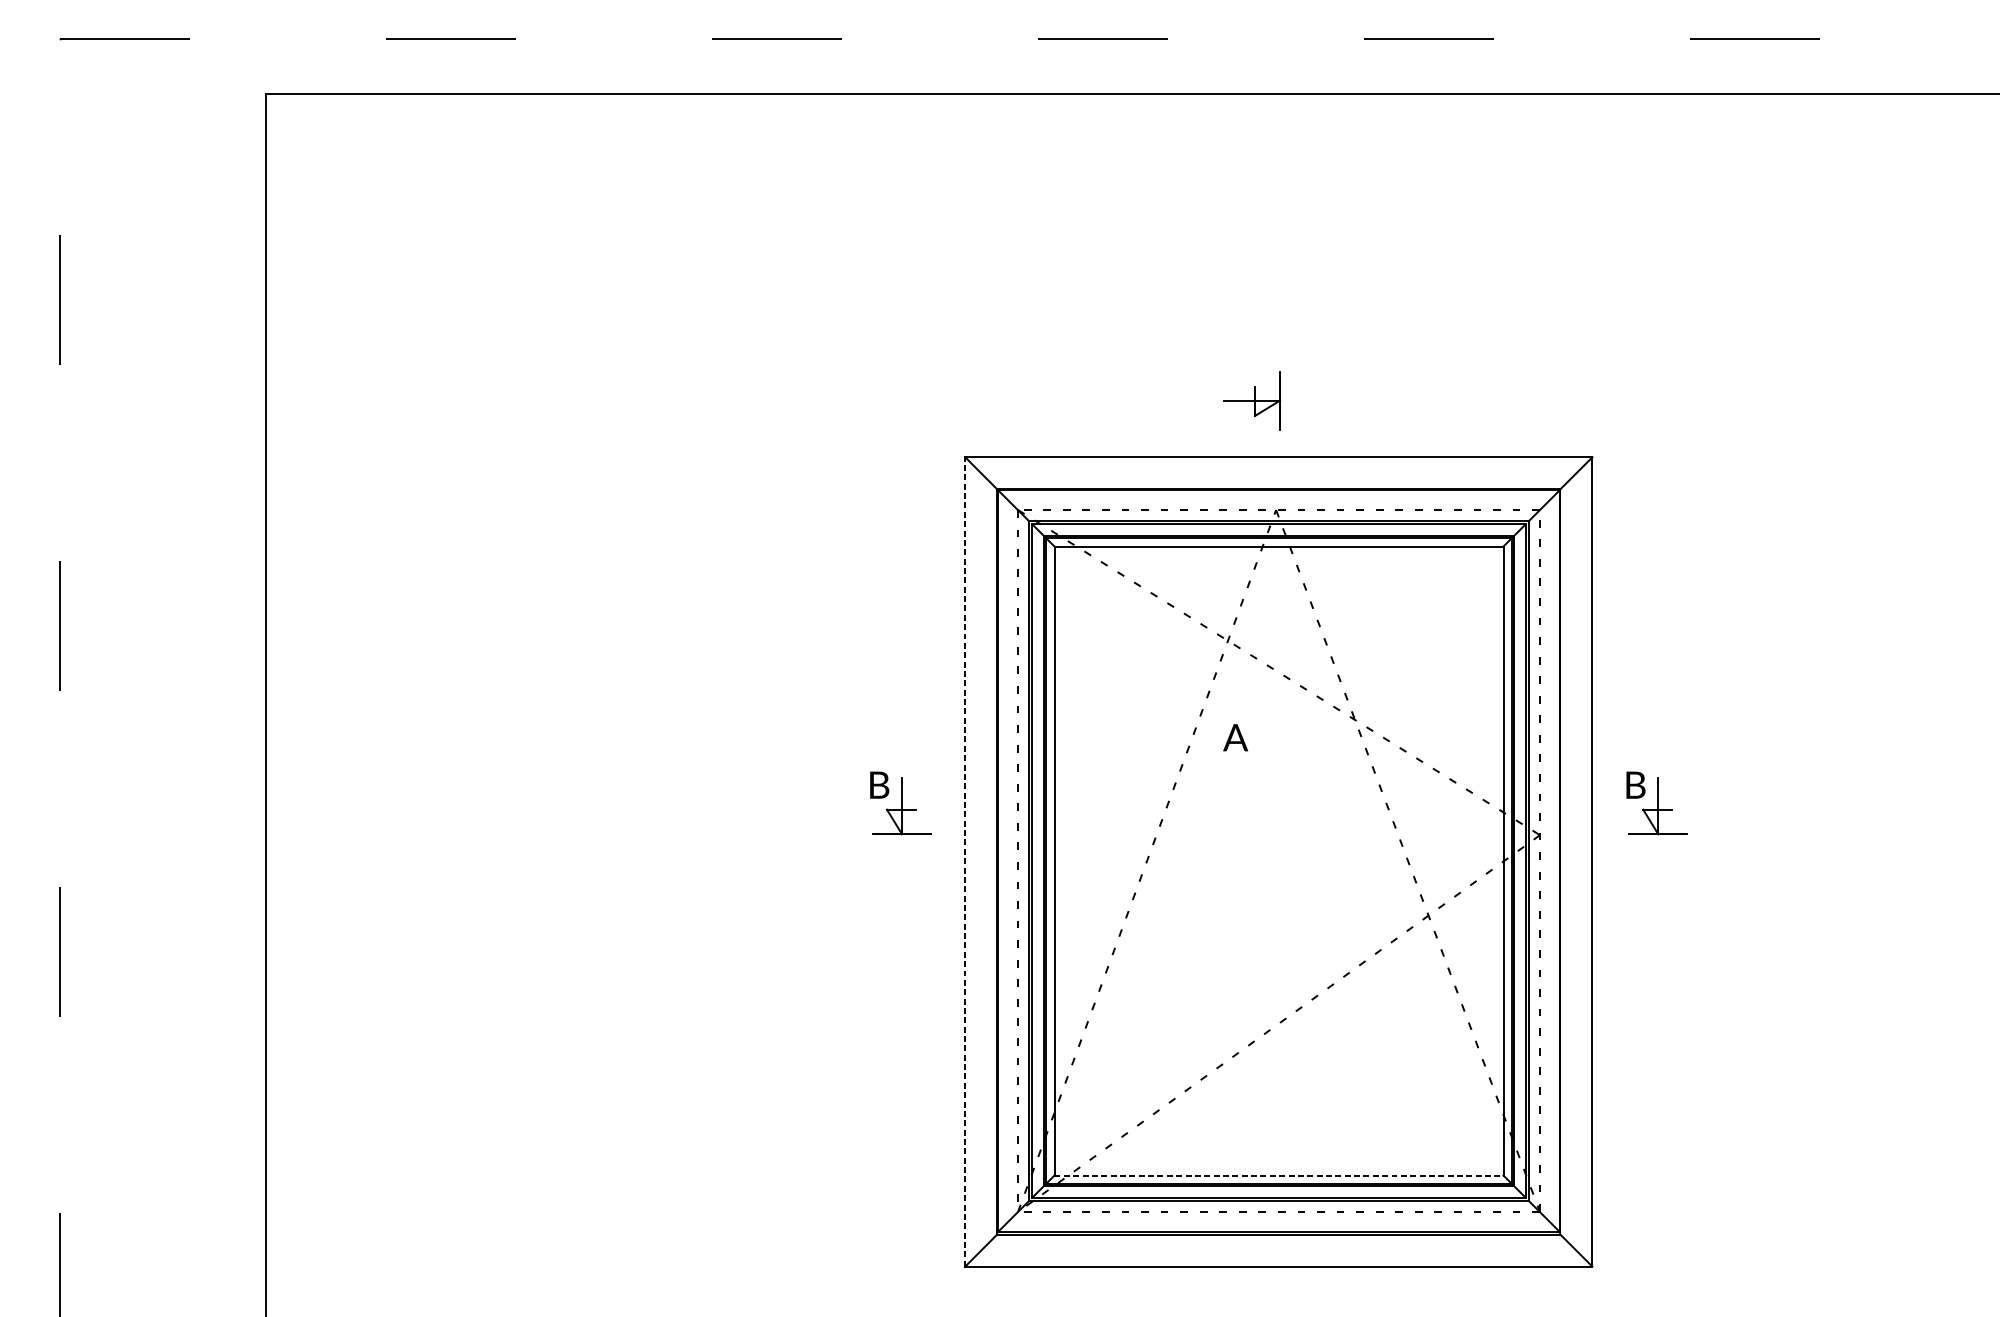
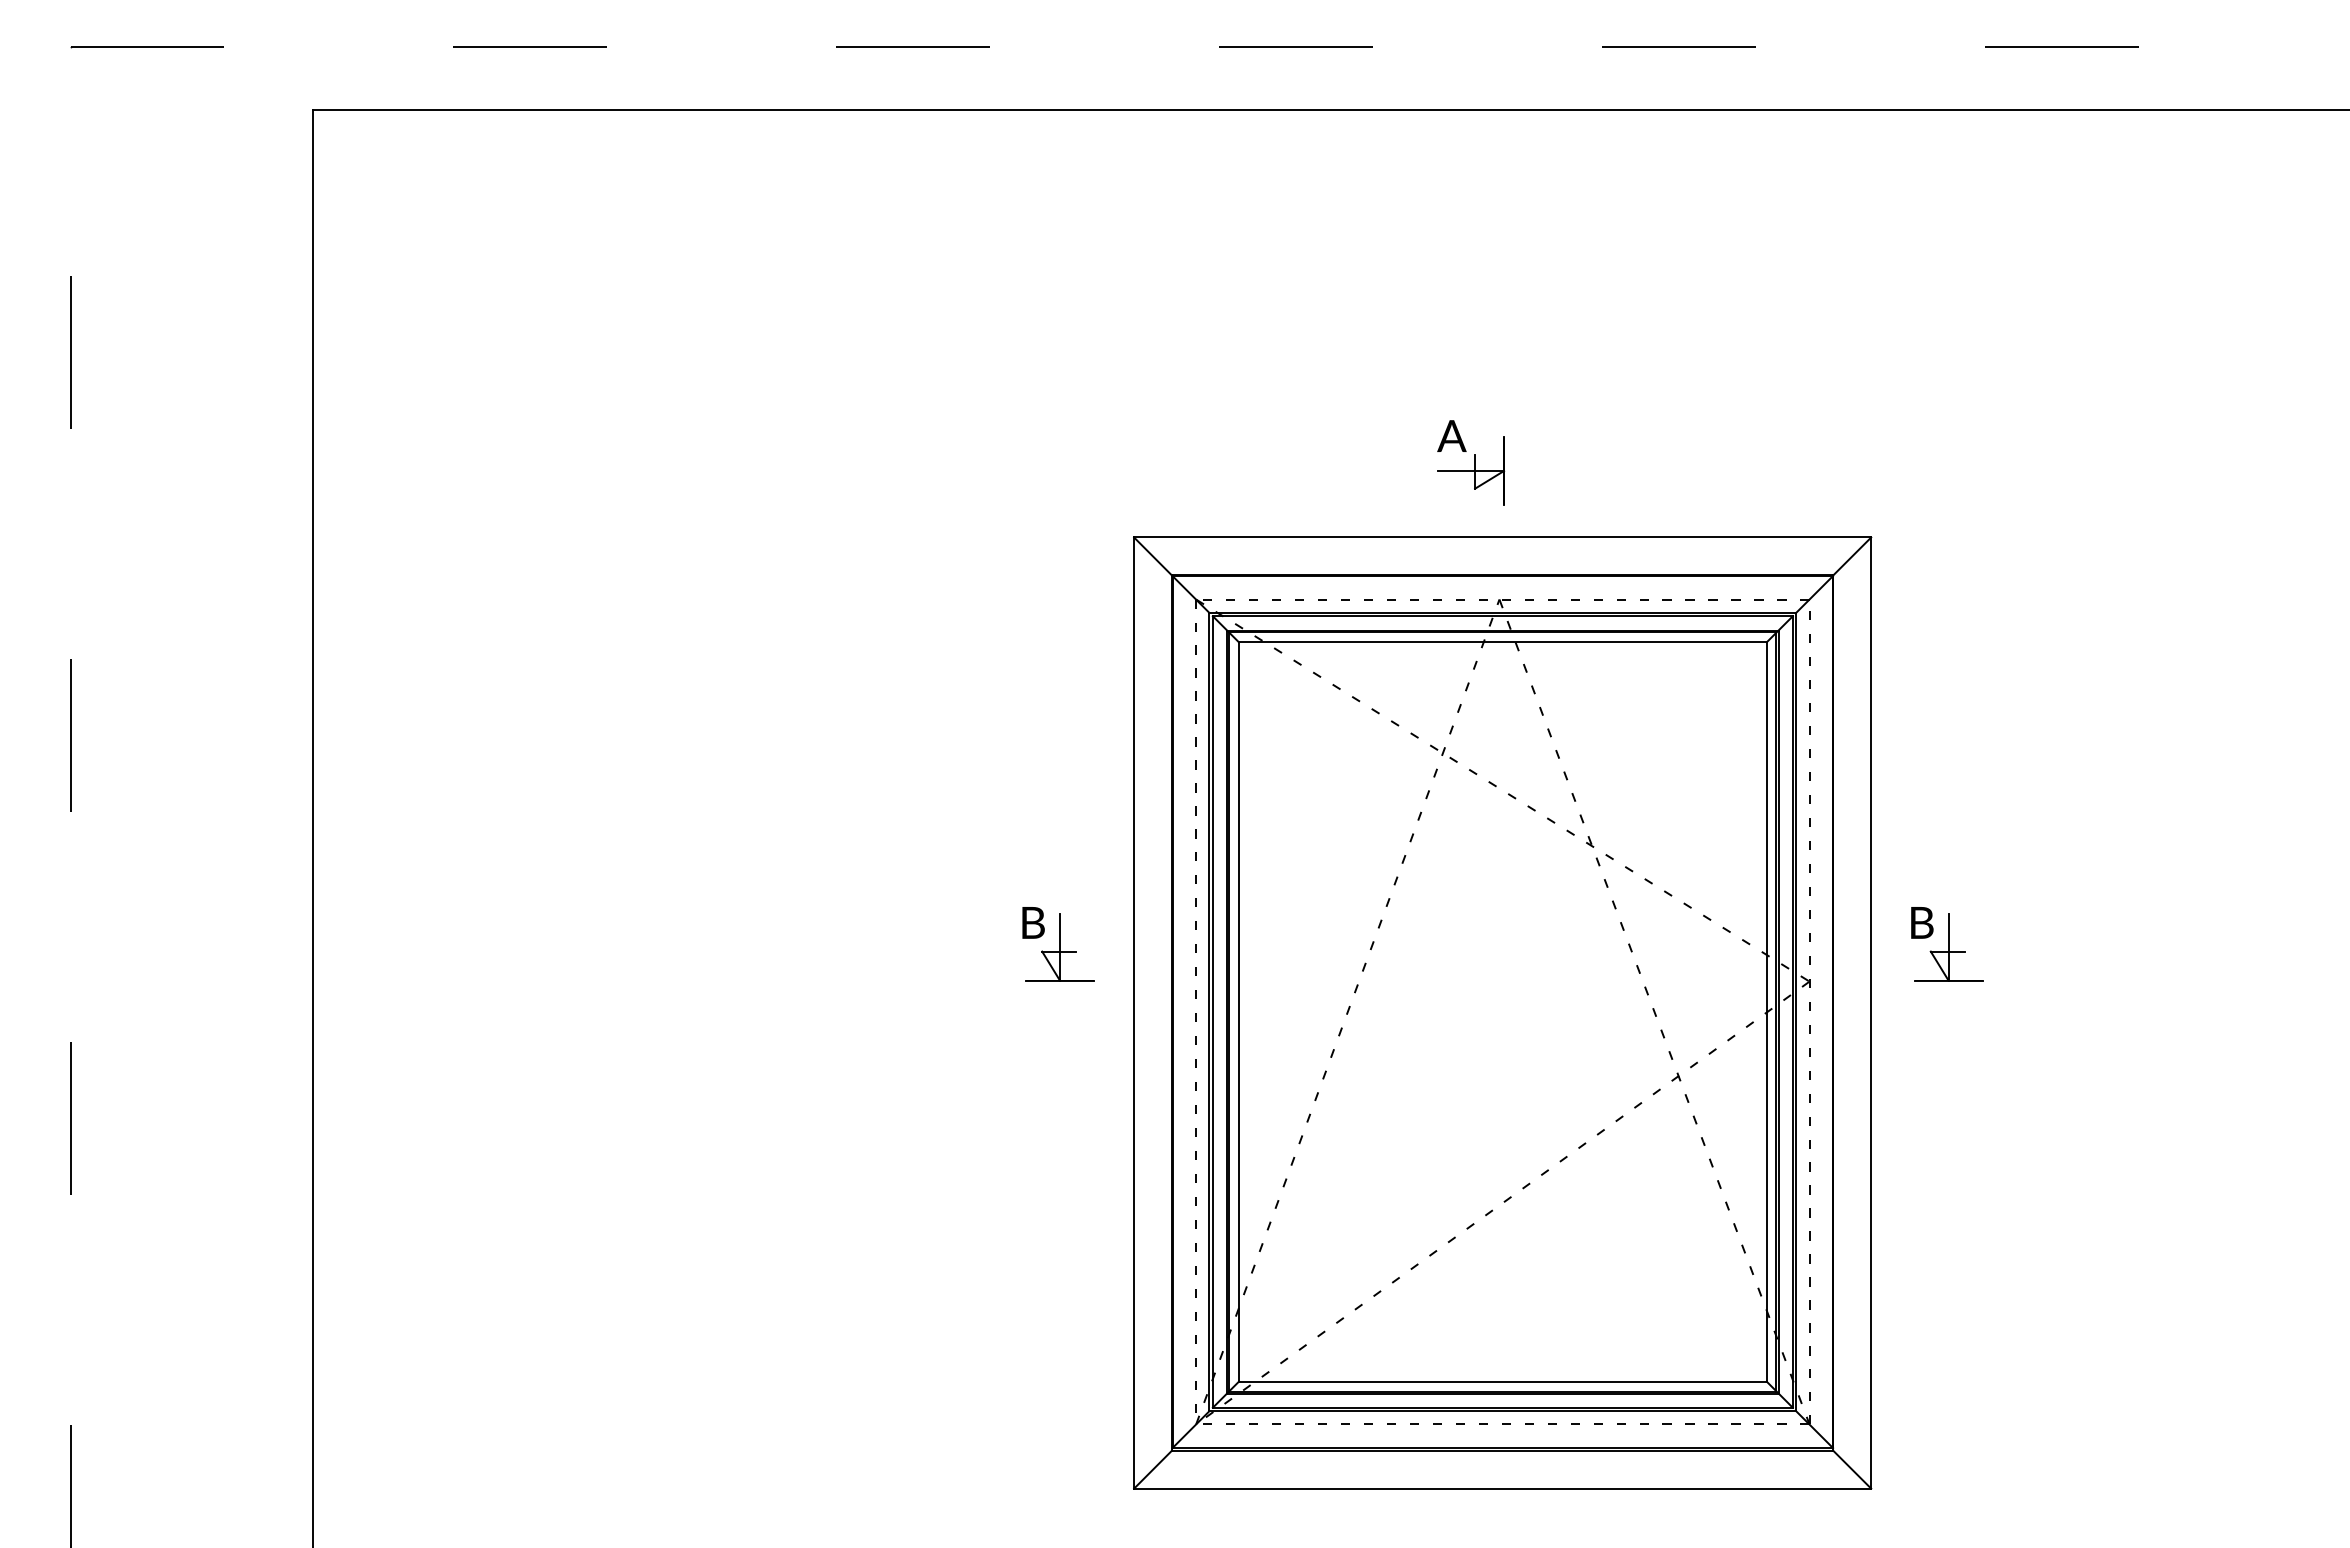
text: (1235, 737) -> (1451, 435), moved
line: (965, 862) -> (1134, 1013), dashed -> solid
line: (1278, 1175) -> (1502, 1381), dashed -> solid

